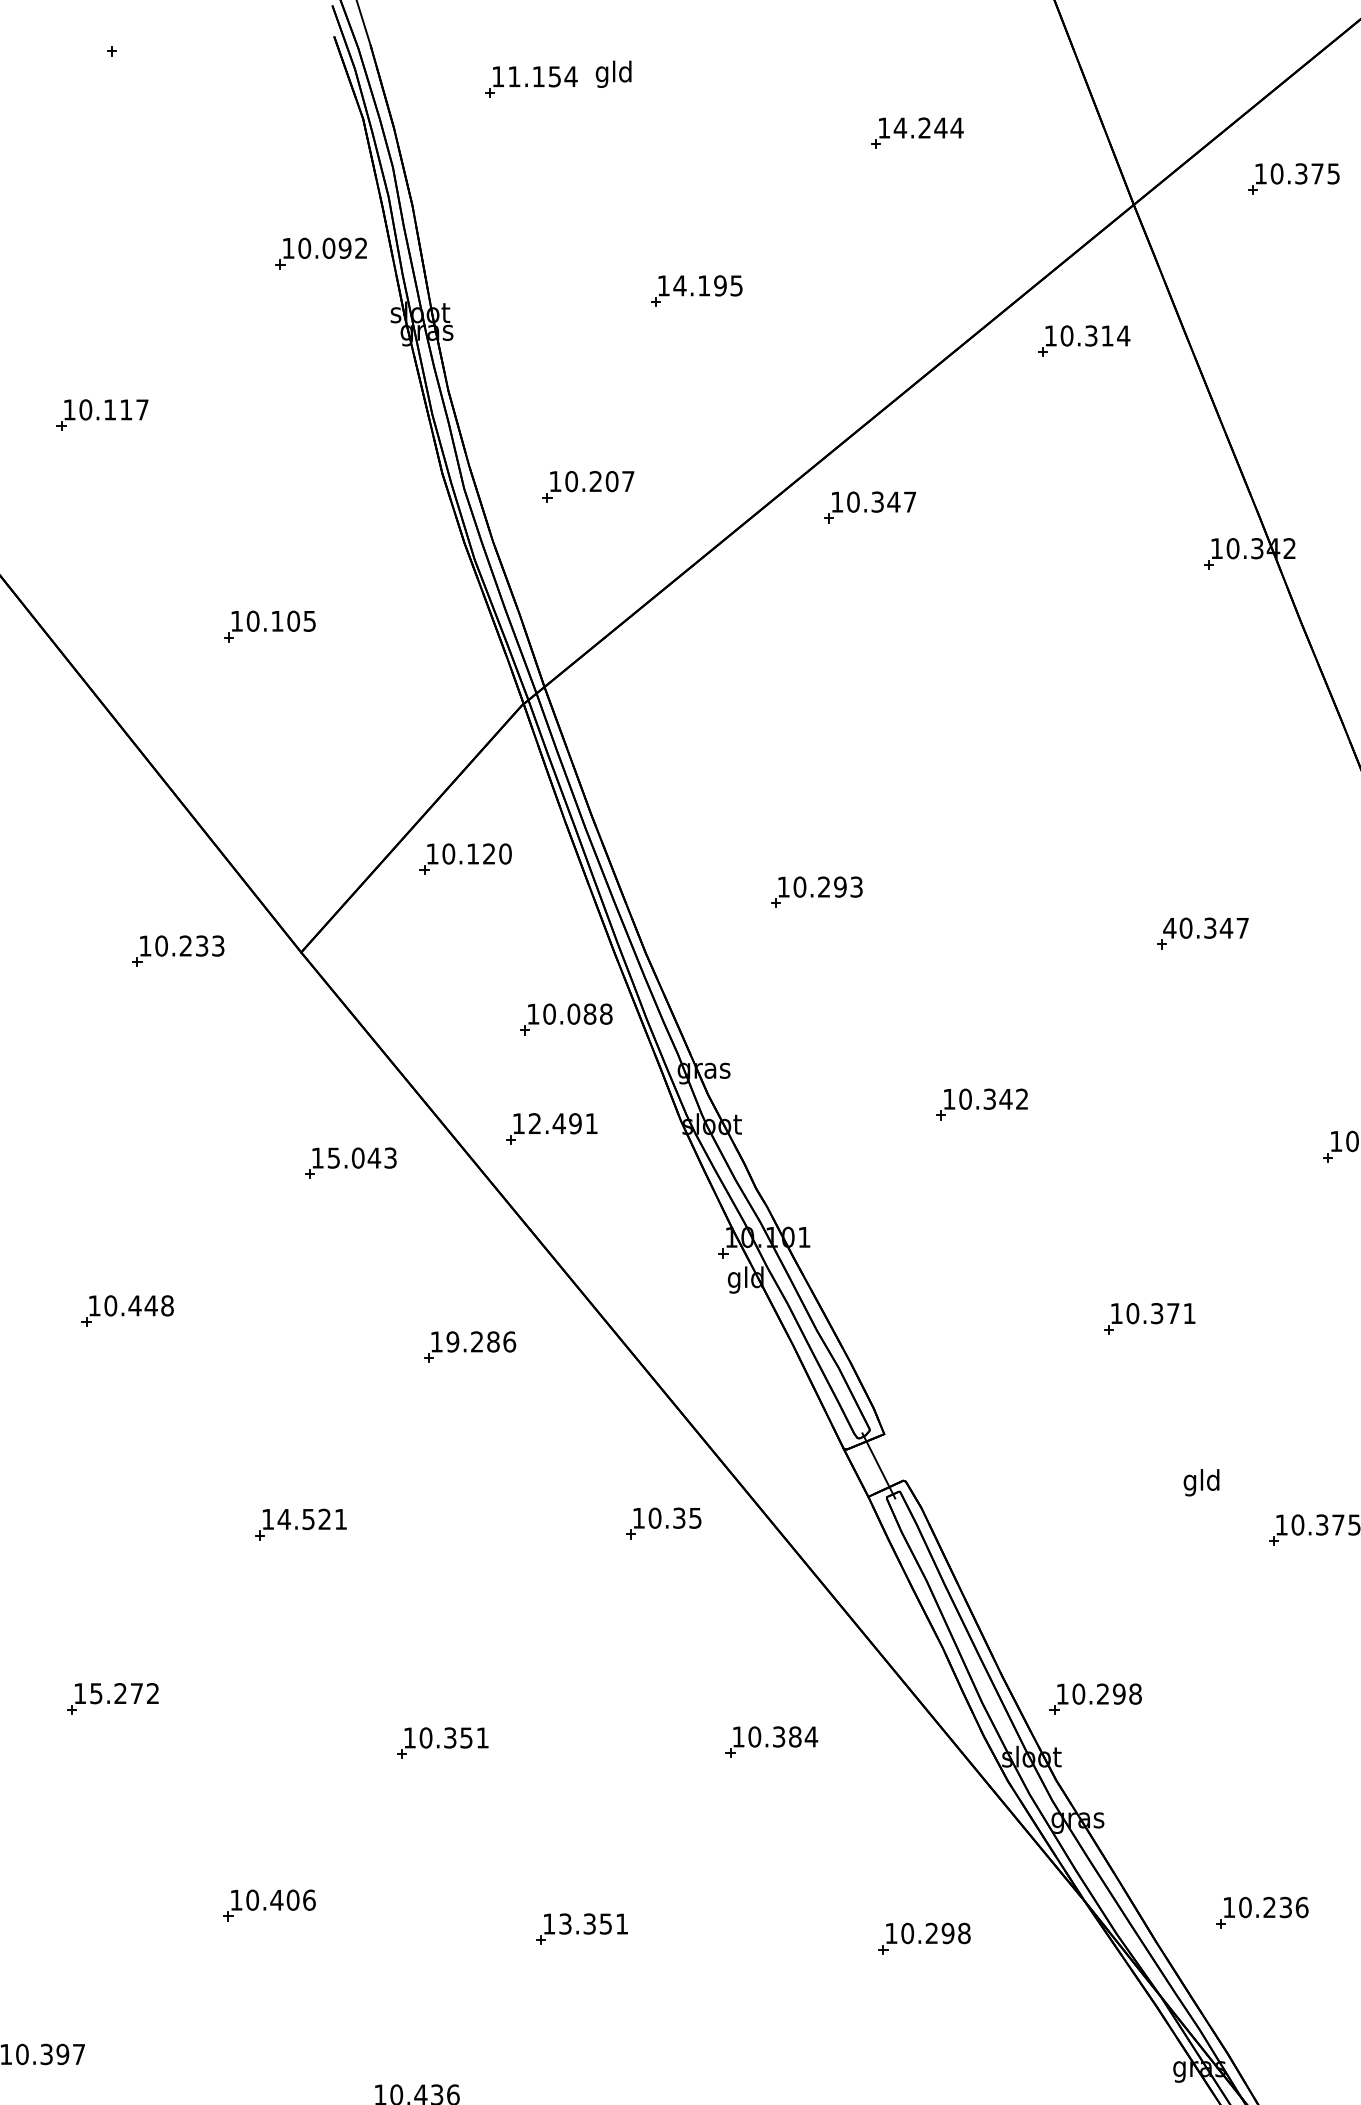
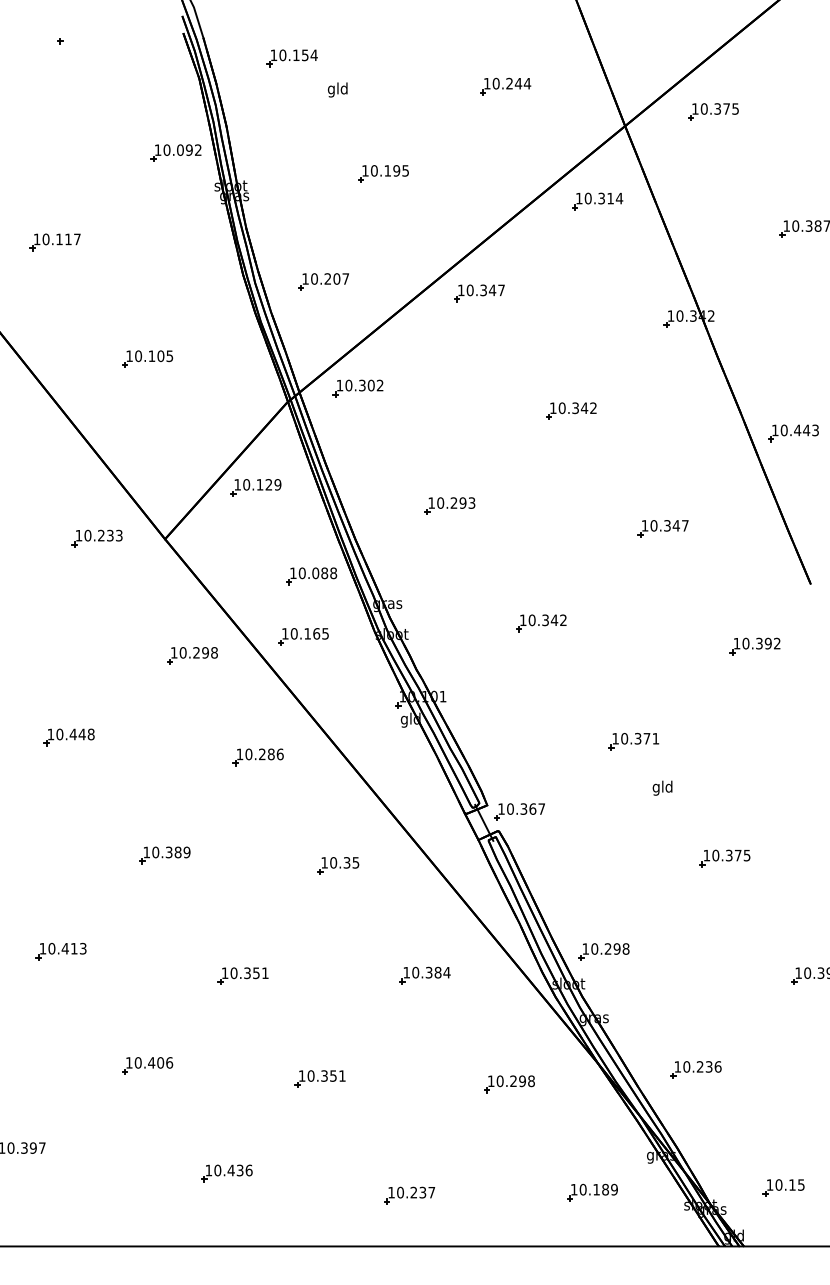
text: (613, 73) -> (337, 89), moved
text: (513, 77) -> (282, 55), 11.154 -> 10.154
text: (899, 127) -> (495, 83), 14.244 -> 10.244
text: (680, 285) -> (374, 170), 14.195 -> 10.195
part: (649, 679) -> (357, 388), added
part: (1036, 719) -> (571, 410), added
text: (504, 853) -> (277, 484), 10.120 -> 10.129
text: (1168, 927) -> (644, 525), 40.347 -> 10.347
text: (562, 1123) -> (309, 633), 12.491 -> 10.165
text: (361, 1157) -> (198, 652), 15.043 -> 10.298
text: (452, 1342) -> (248, 754), 19.286 -> 10.286
part: (942, 1445) -> (519, 811), added
text: (1201, 1481) -> (662, 787), moved
text: (312, 1519) -> (171, 852), 14.521 -> 10.389
part: (663, 1523) -> (338, 865), moved
text: (124, 1693) -> (67, 948), 15.272 -> 10.413
text: (564, 1923) -> (310, 1075), 13.351 -> 10.351

